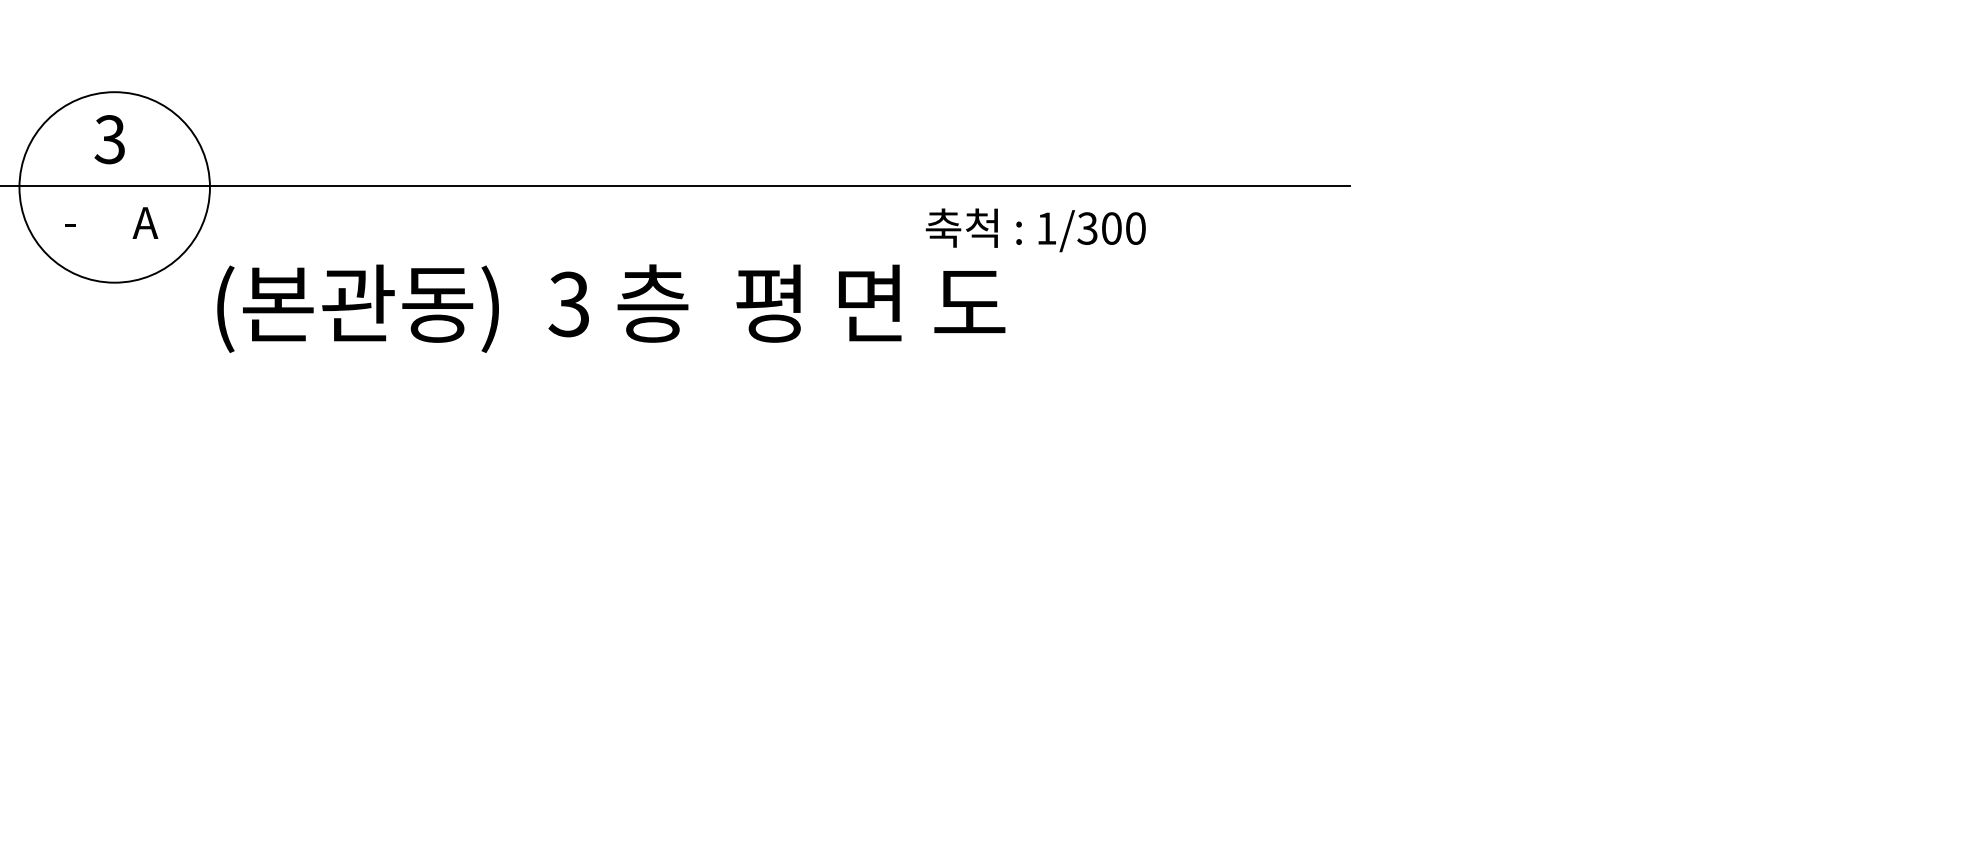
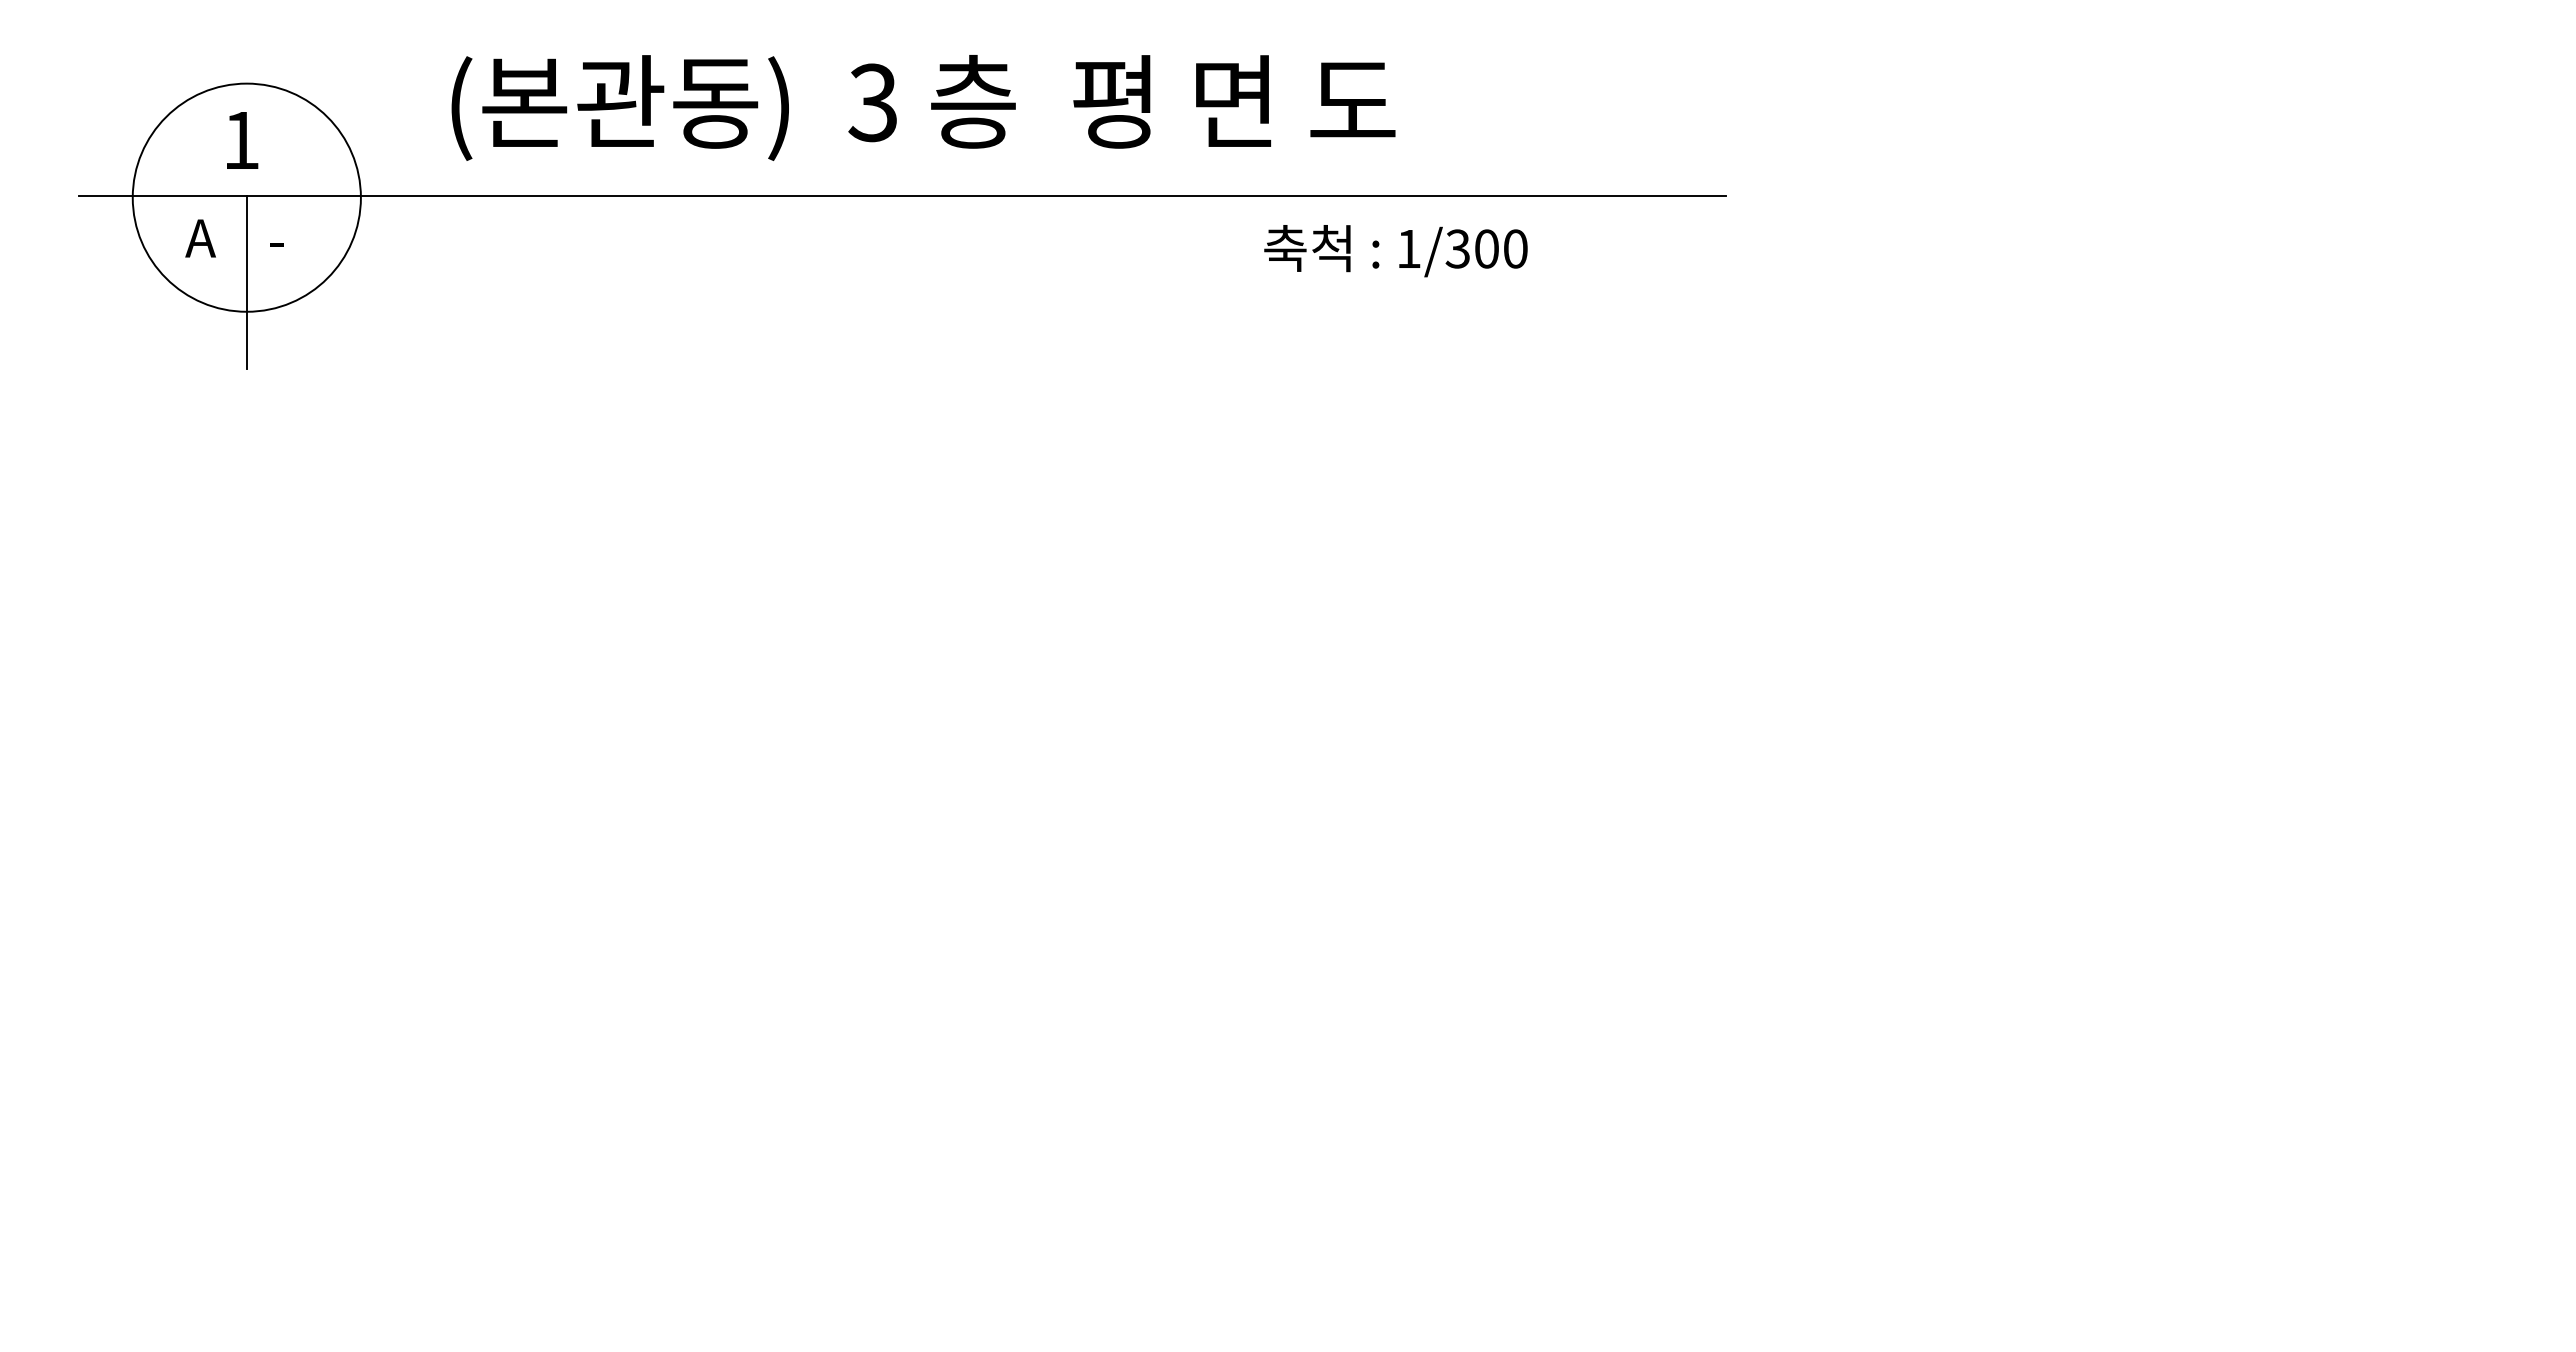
text: (109, 139) -> (240, 140), 3 -> 1
text: (76, 221) -> (200, 238), - -> A
text: (145, 223) -> (283, 240), A -> -
text: (1035, 230) -> (1395, 251), moved
line: (114, 257) -> (246, 281), added
text: (611, 308) -> (923, 107), moved

